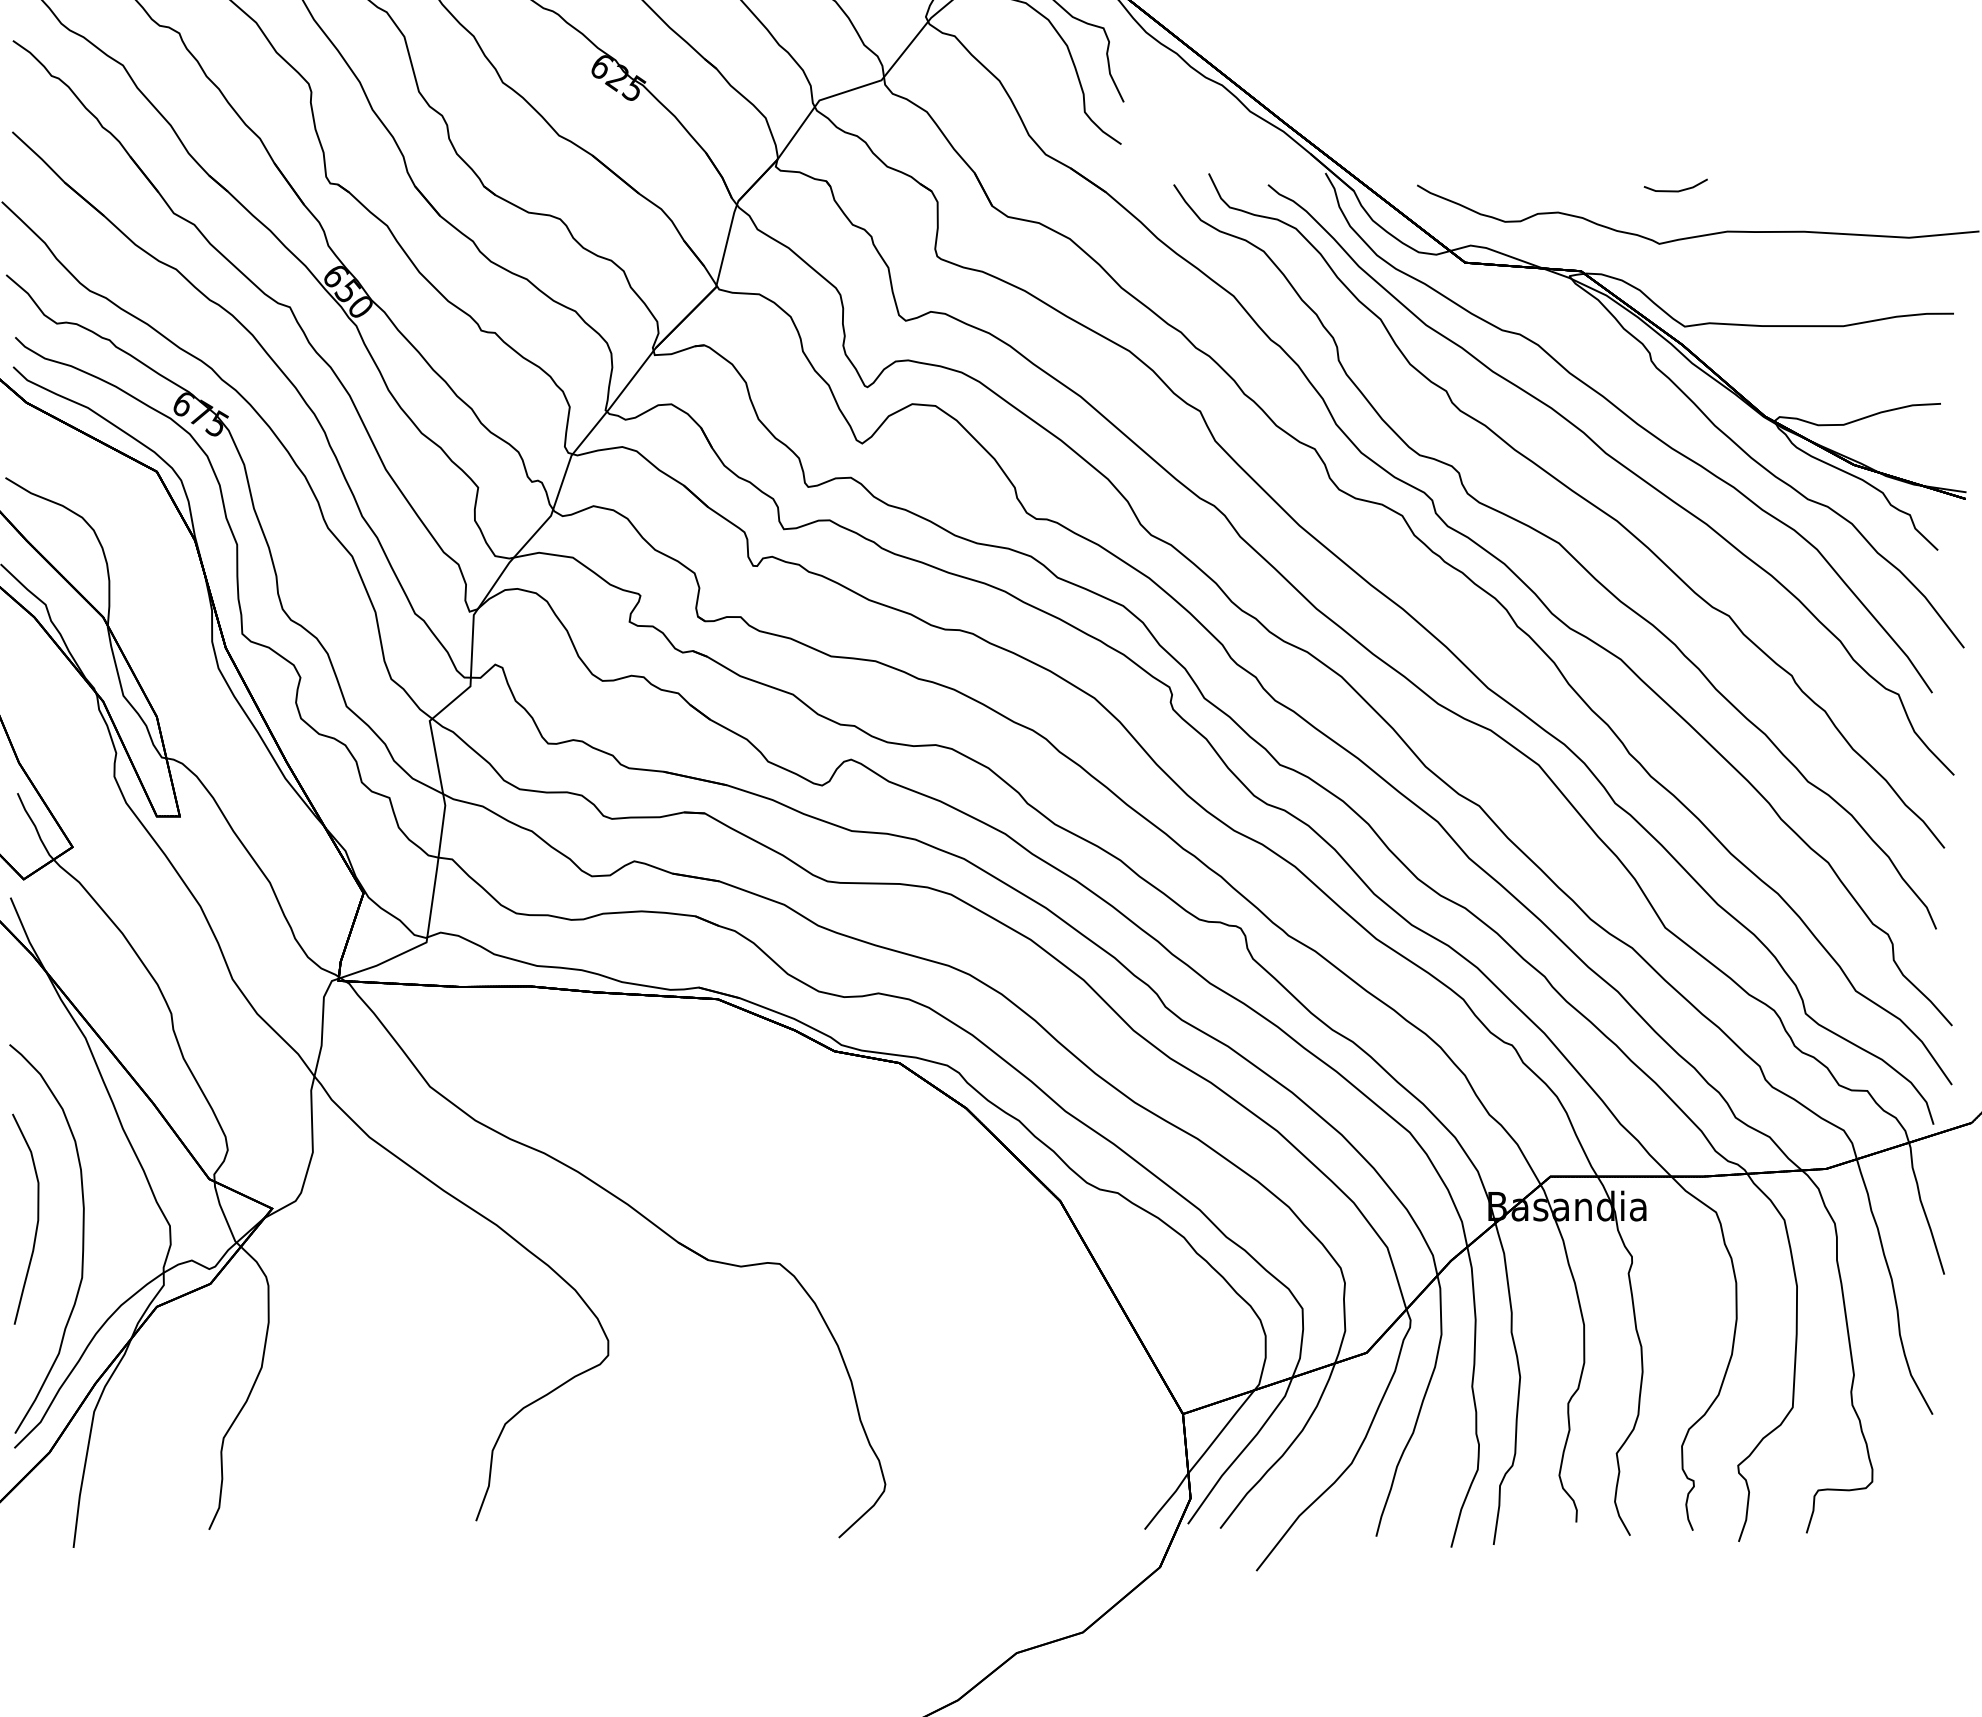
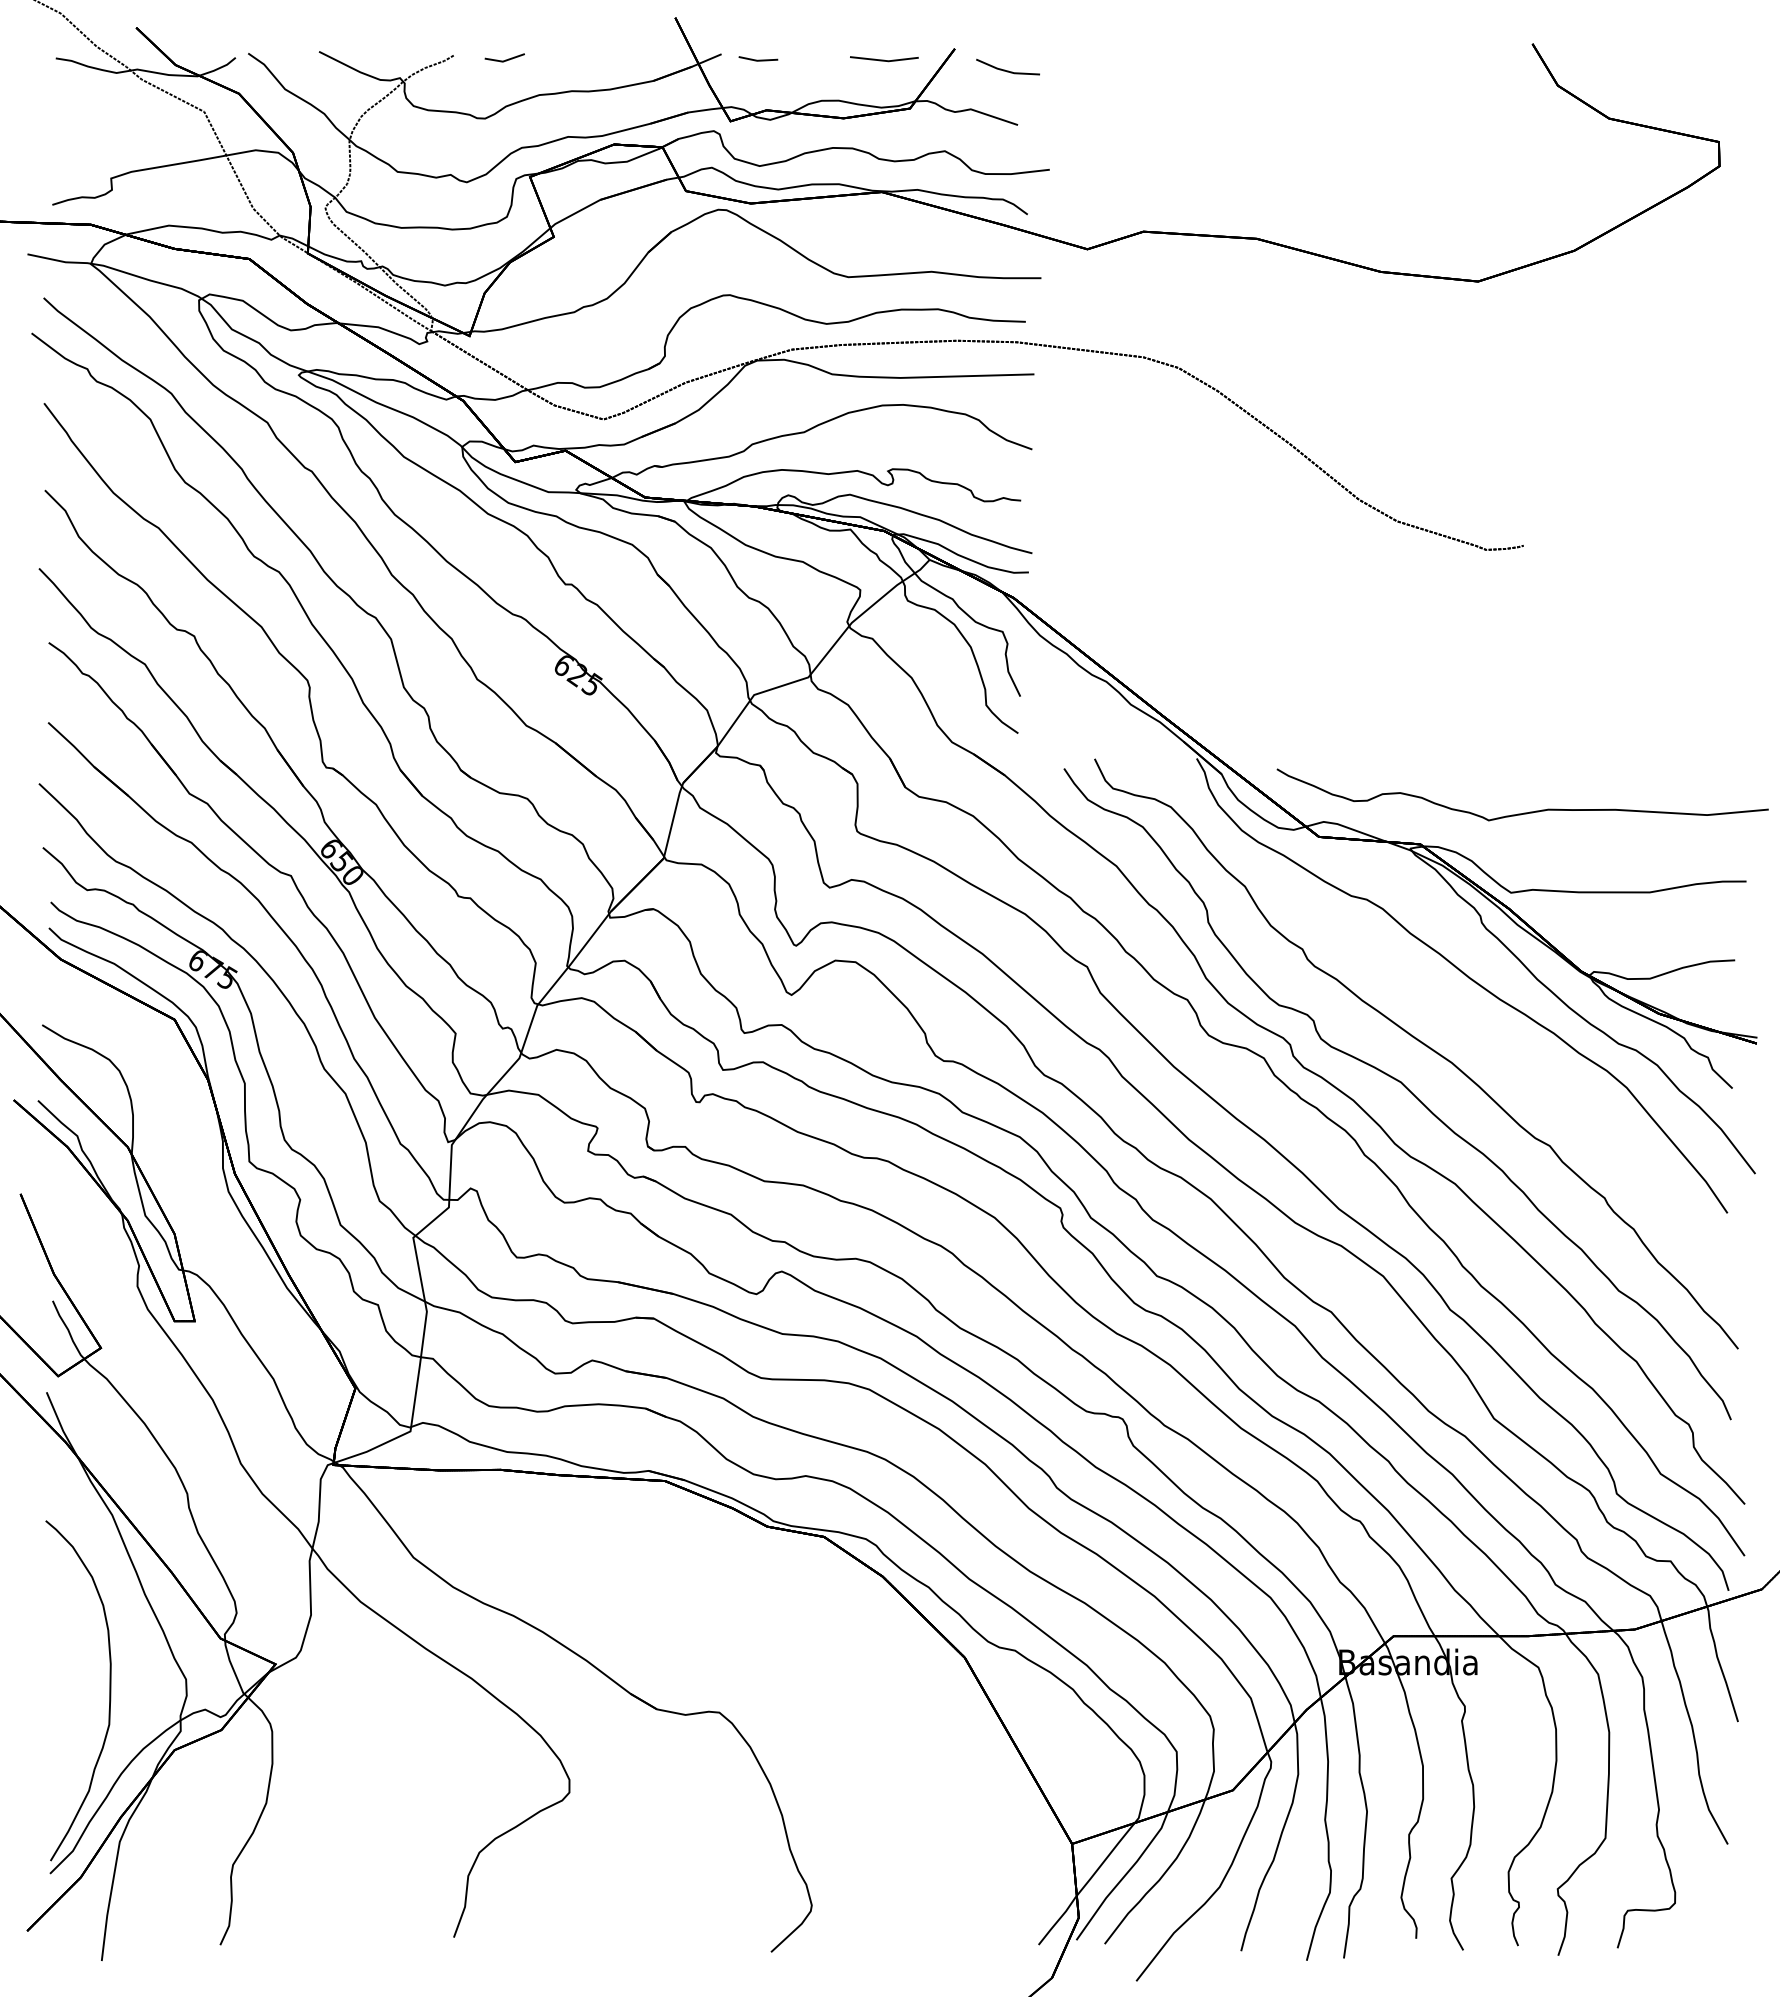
part: (1617, 463) -> (1452, 1012), removed
part: (36, 1221) -> (69, 1675), removed

